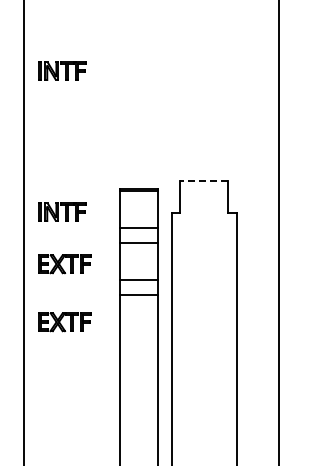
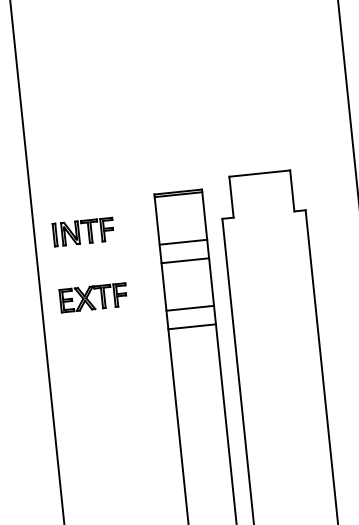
part: (62, 70) -> (65, 52), removed
line: (204, 180) -> (259, 173), dashed -> solid
part: (64, 322) -> (101, 371), removed

